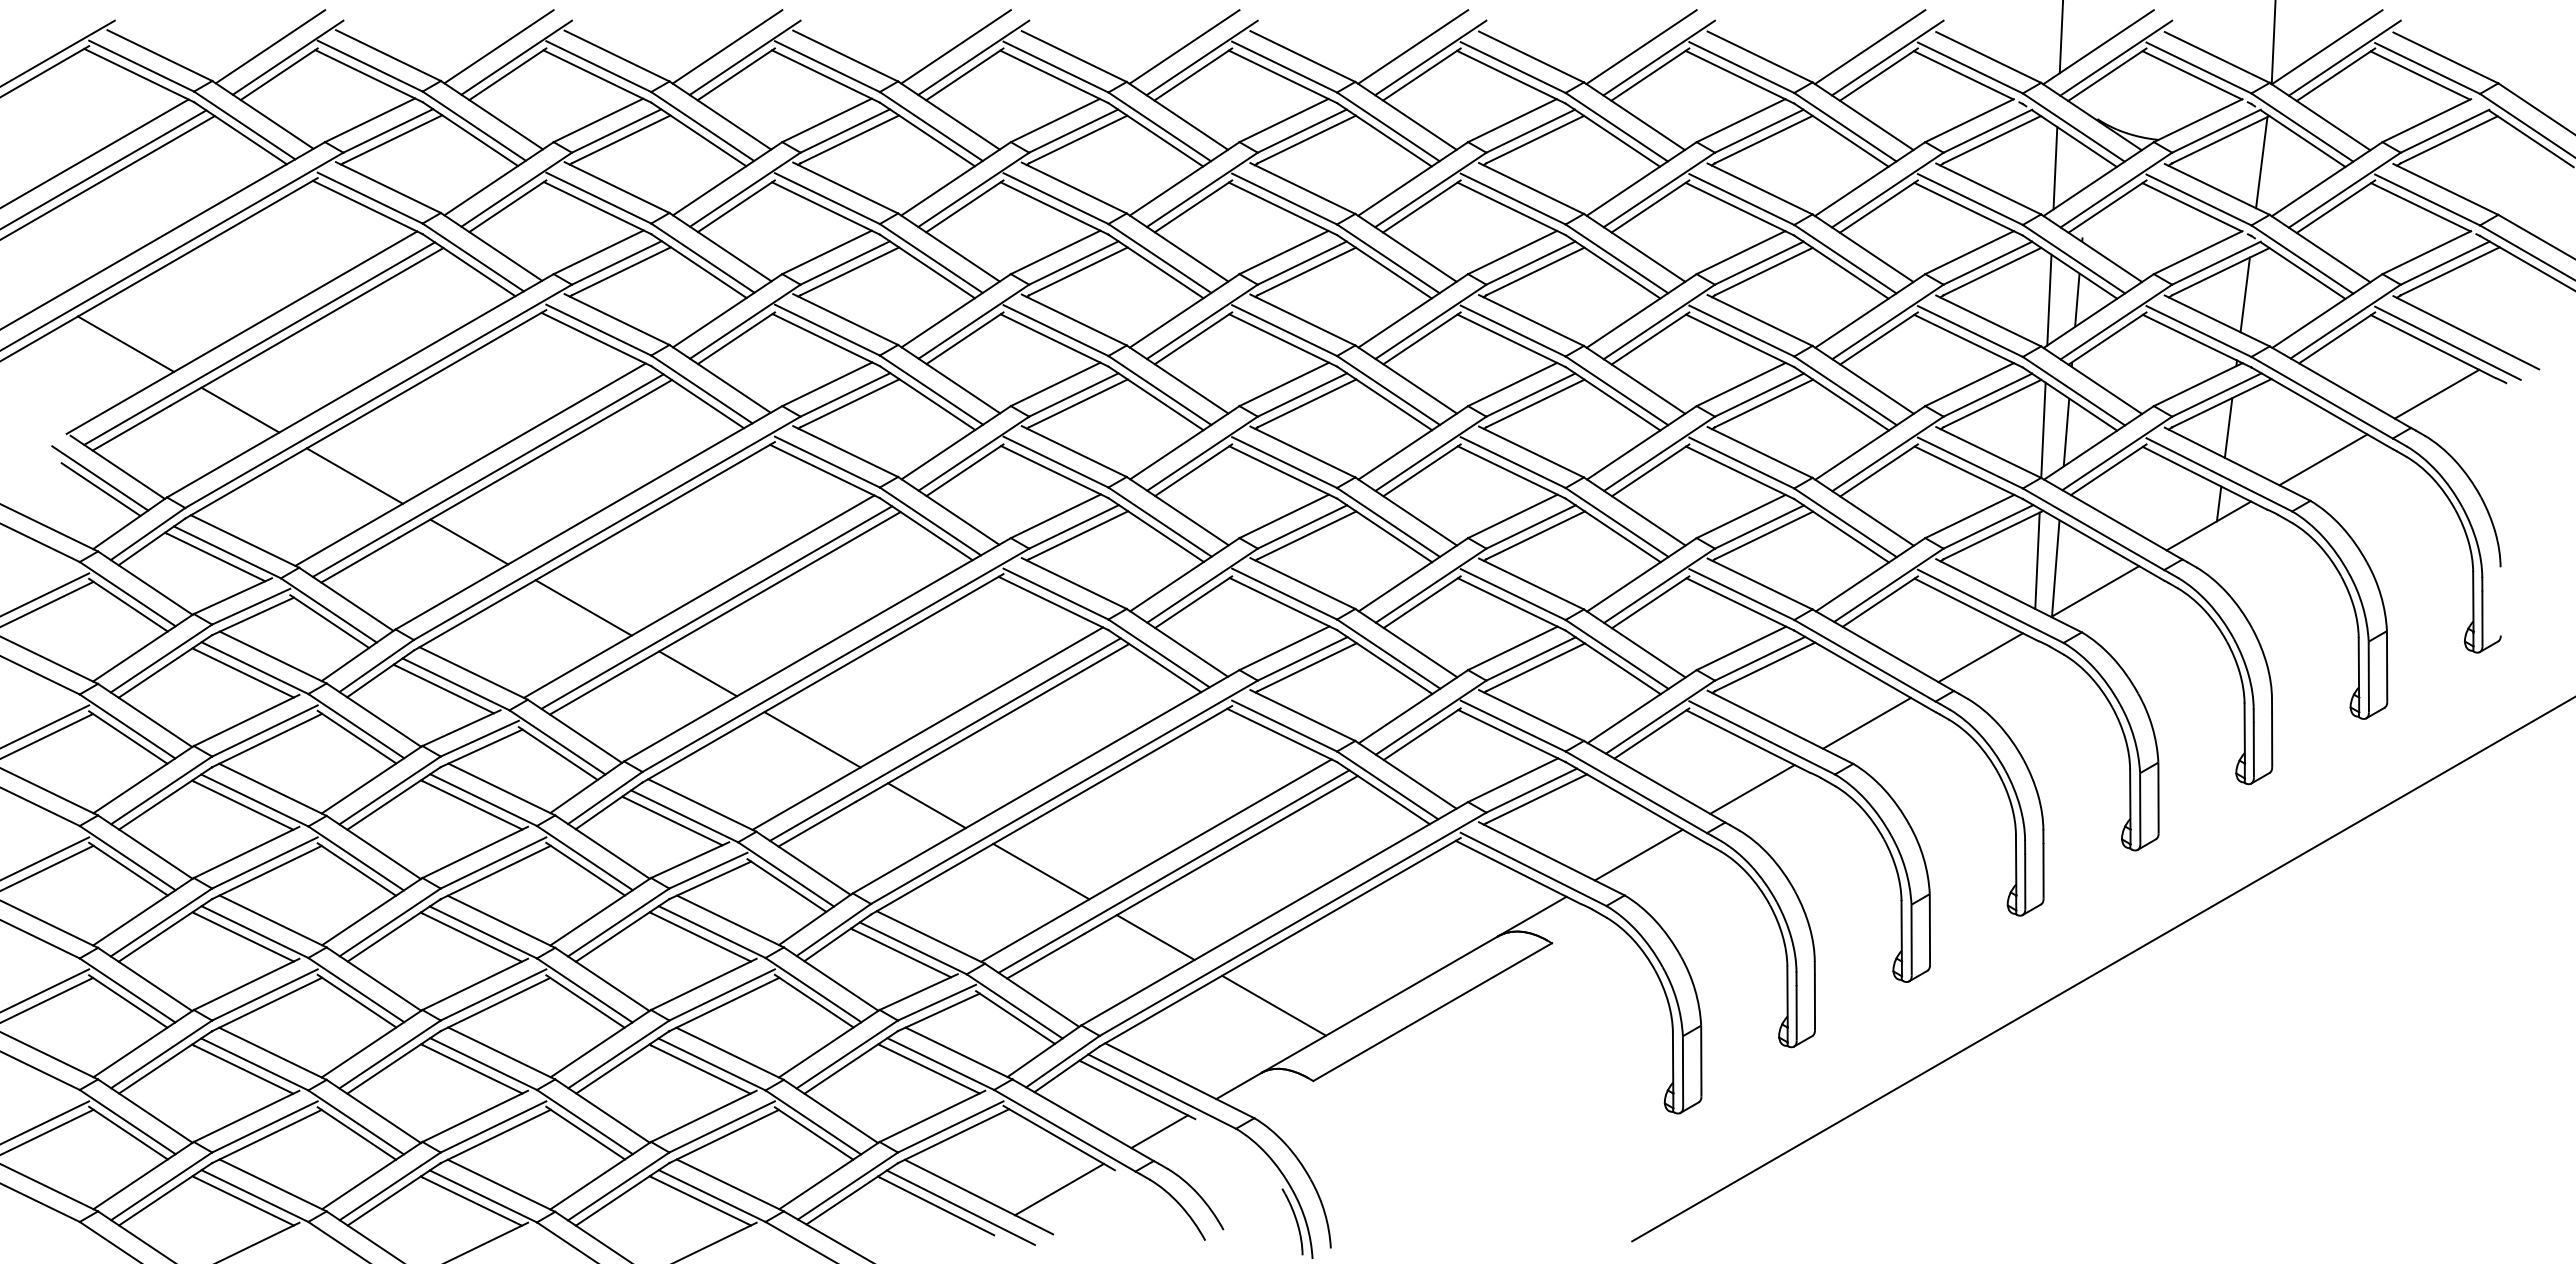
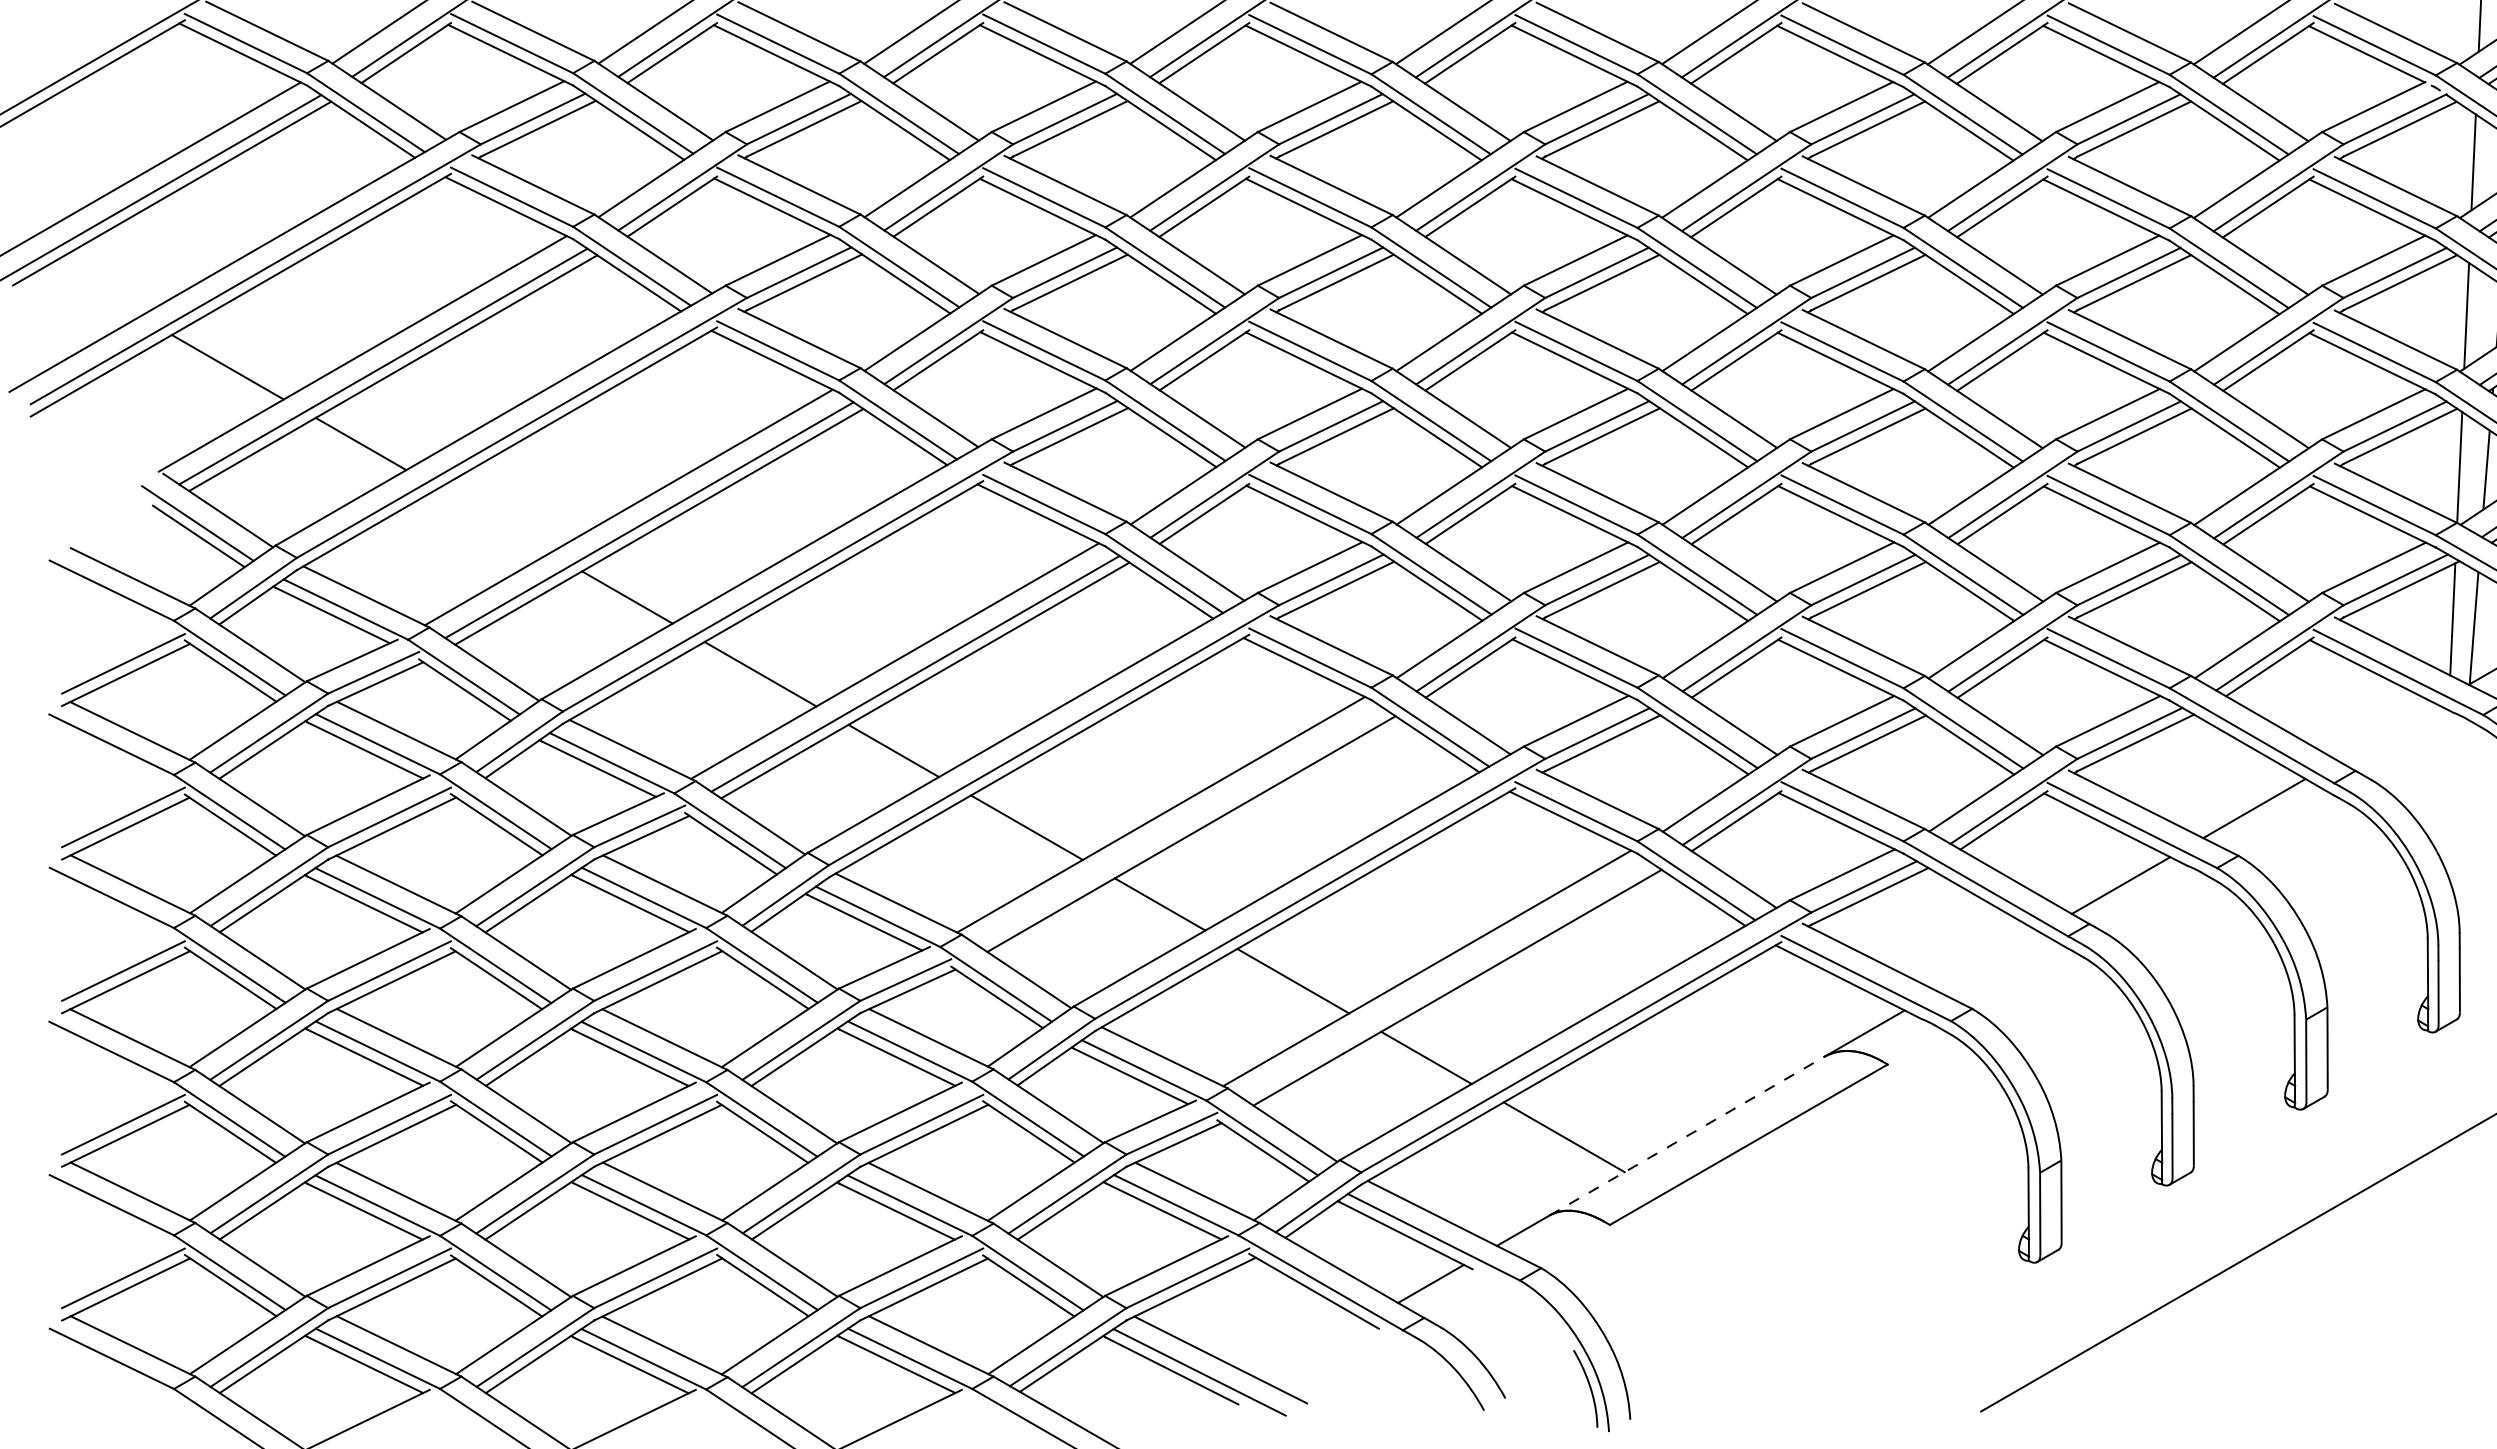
line: (354, 475) -> (493, 520), removed
line: (1980, 657) -> (2386, 731), removed
line: (945, 739) -> (1181, 827), removed
line: (1638, 854) -> (1988, 961), removed
line: (1173, 871) -> (1447, 981), removed
line: (1380, 1004) -> (1688, 1135), solid -> dashed
line: (1059, 1189) -> (1314, 1351), removed

